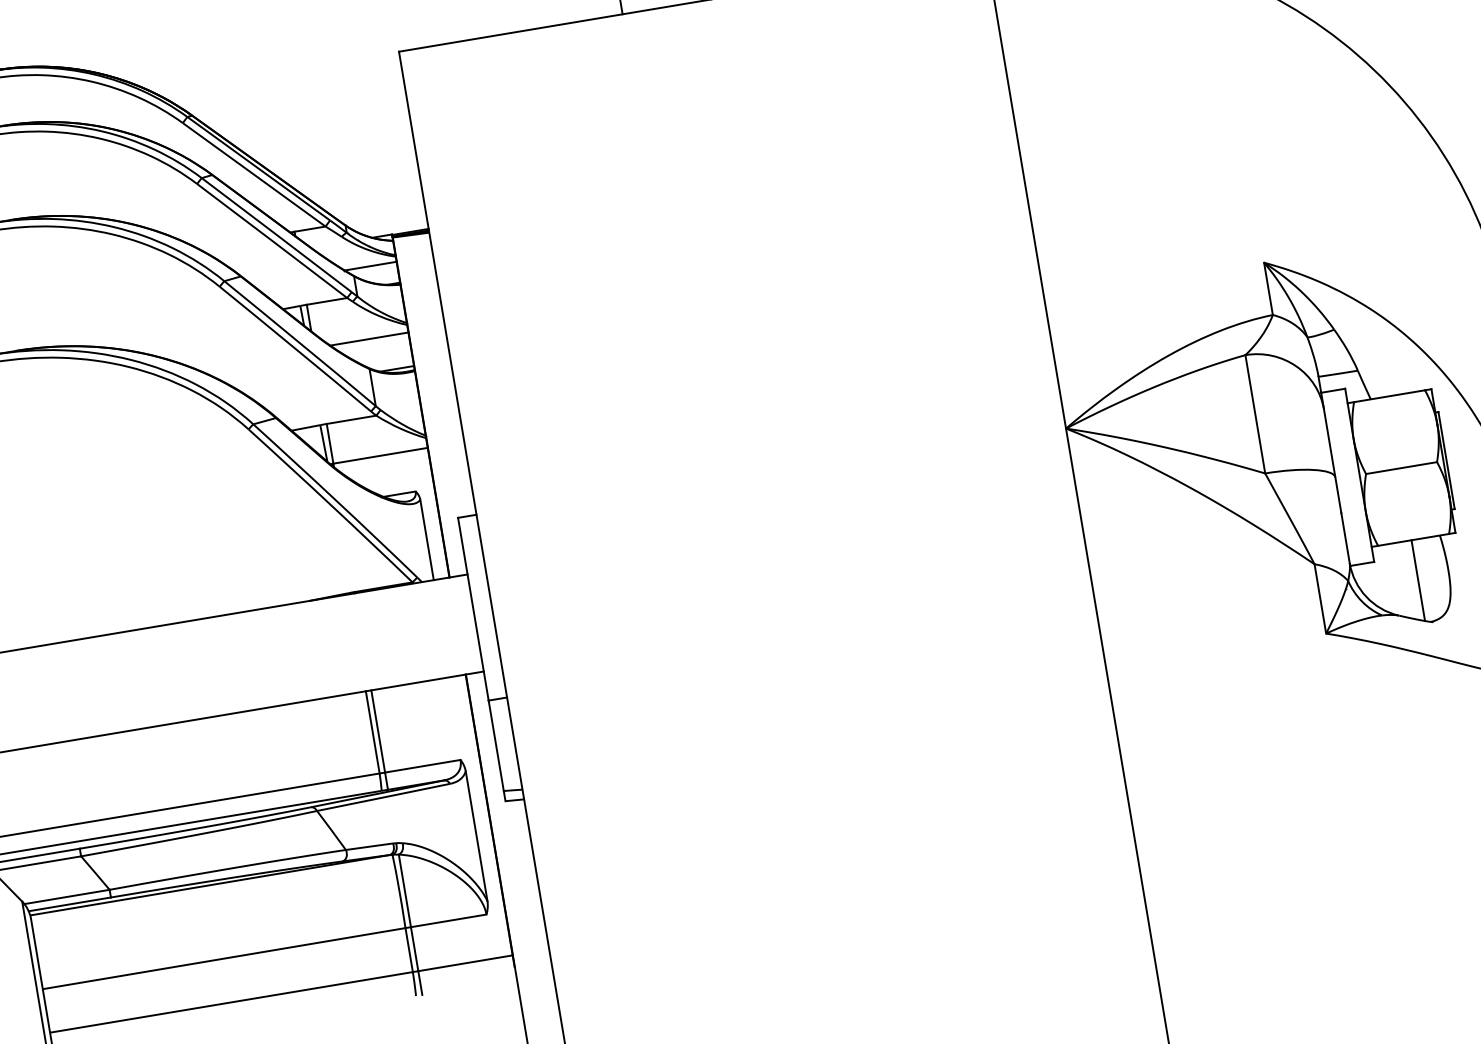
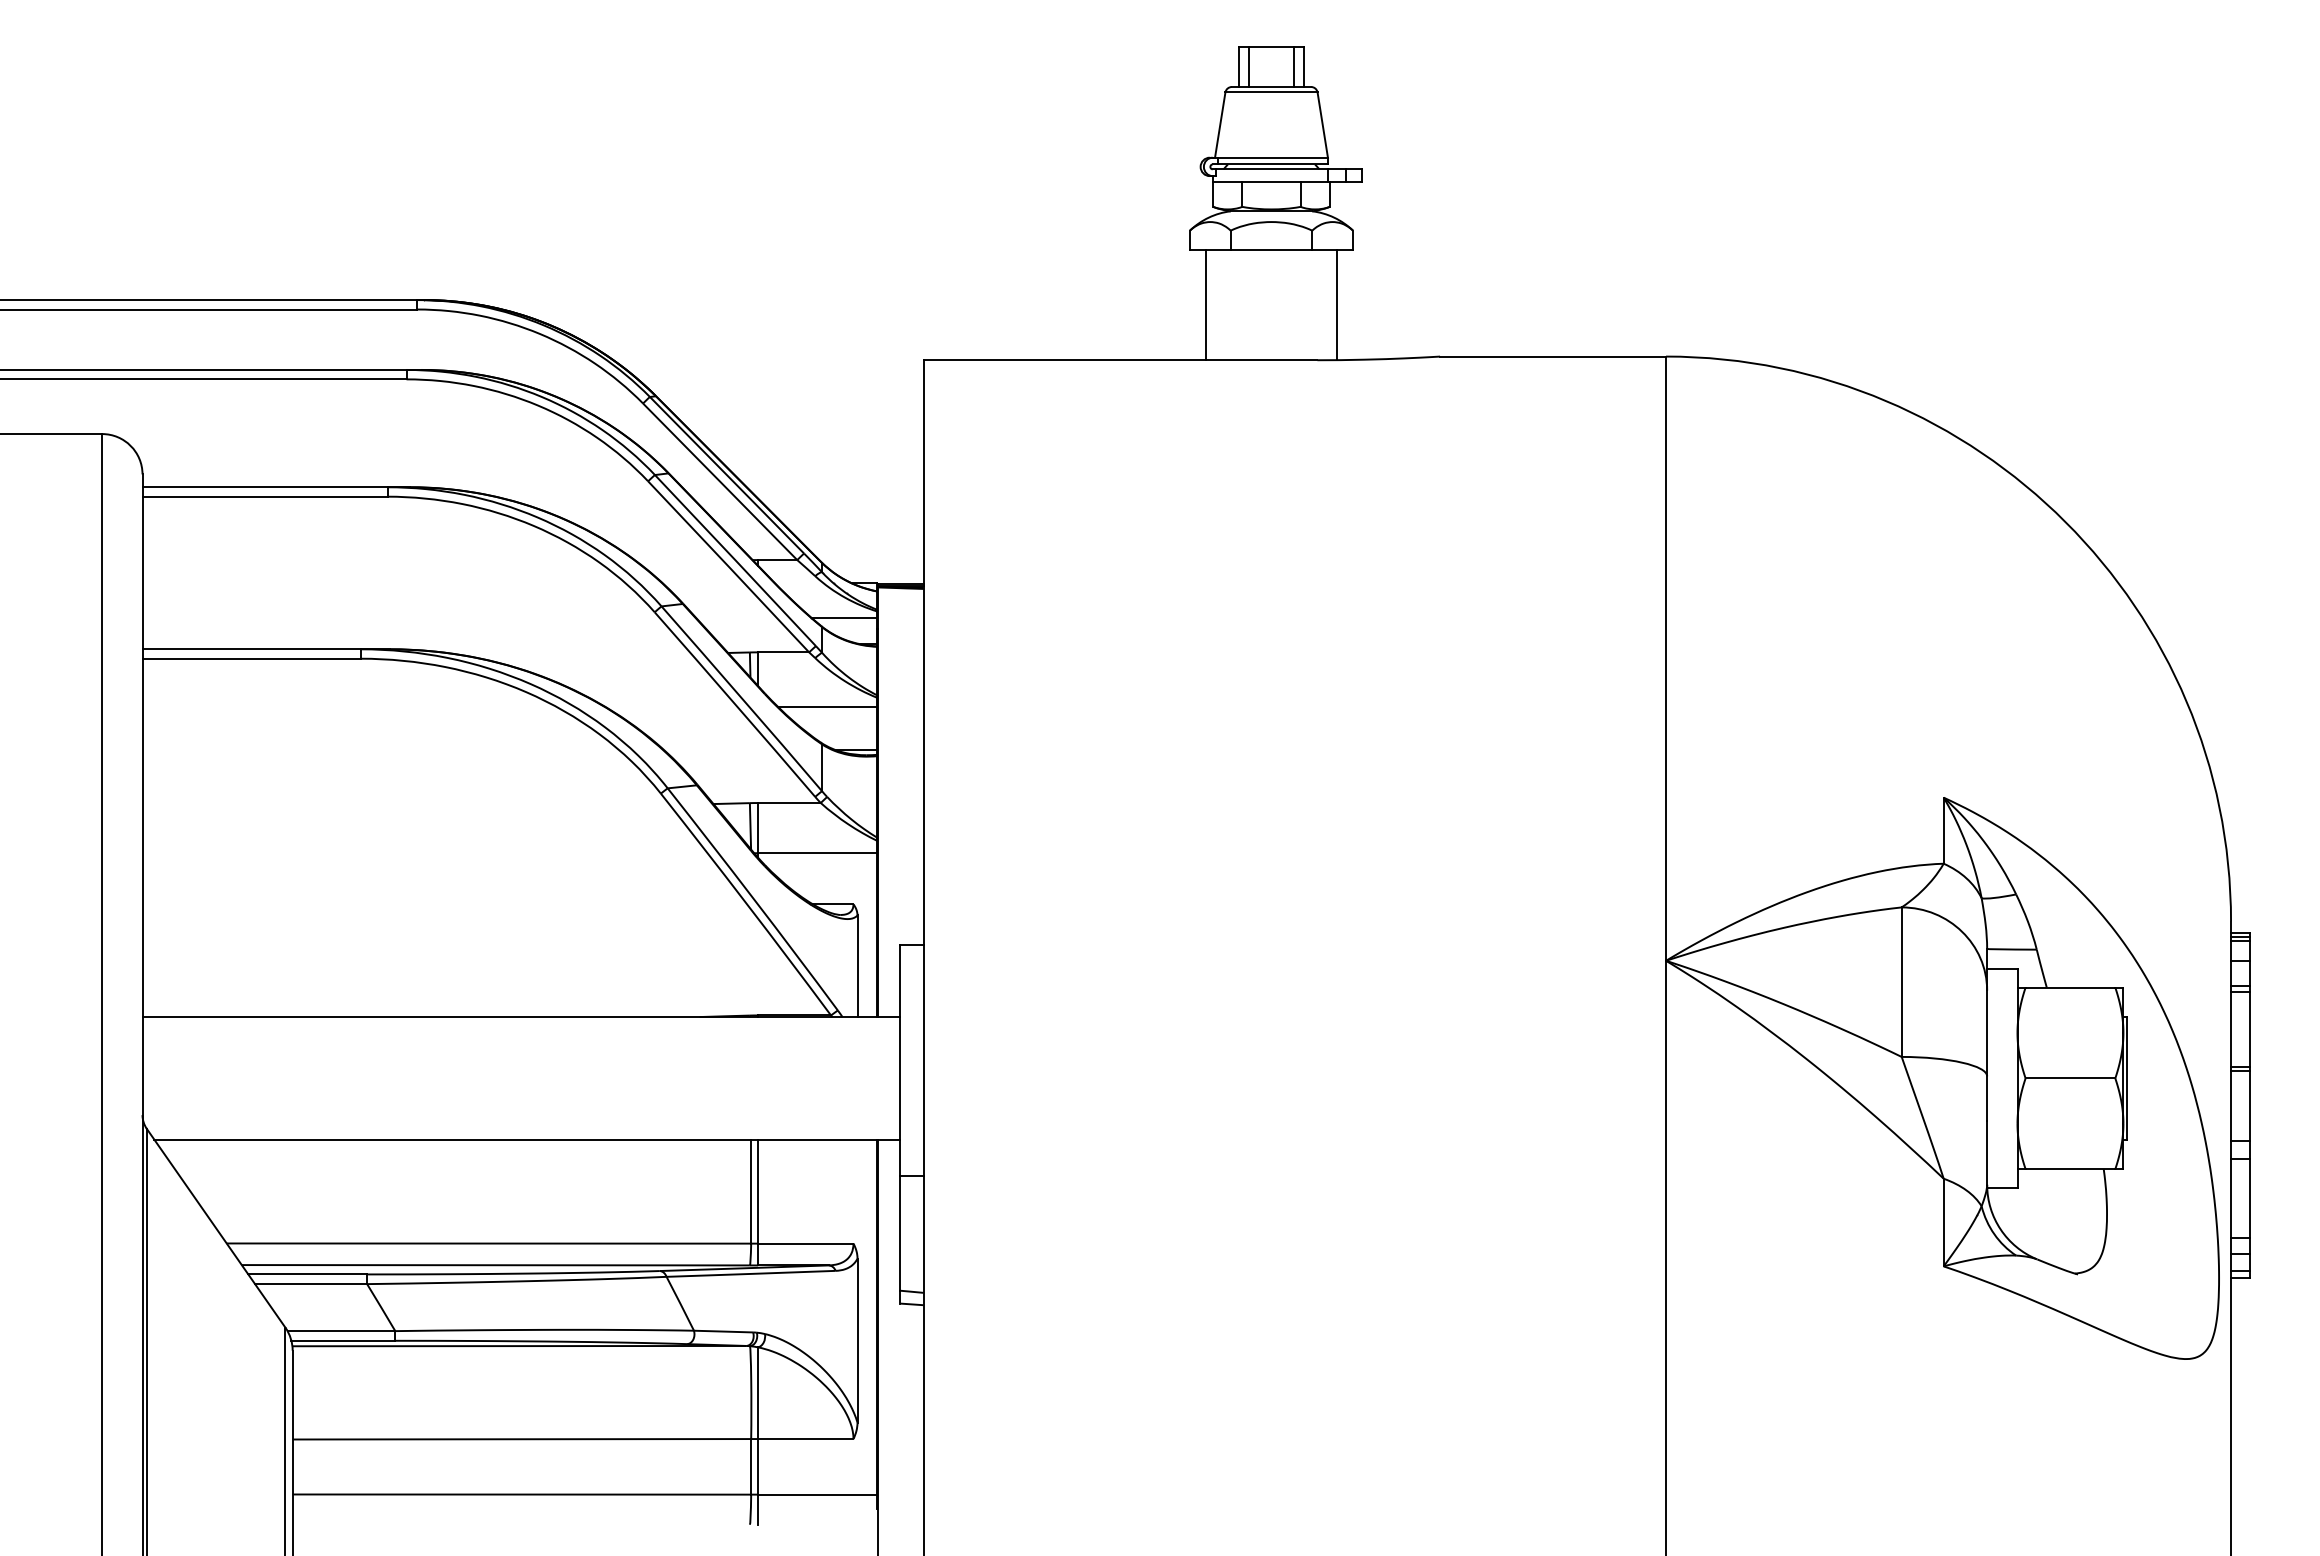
line: (1418, 580) -> (2067, 1220), removed

